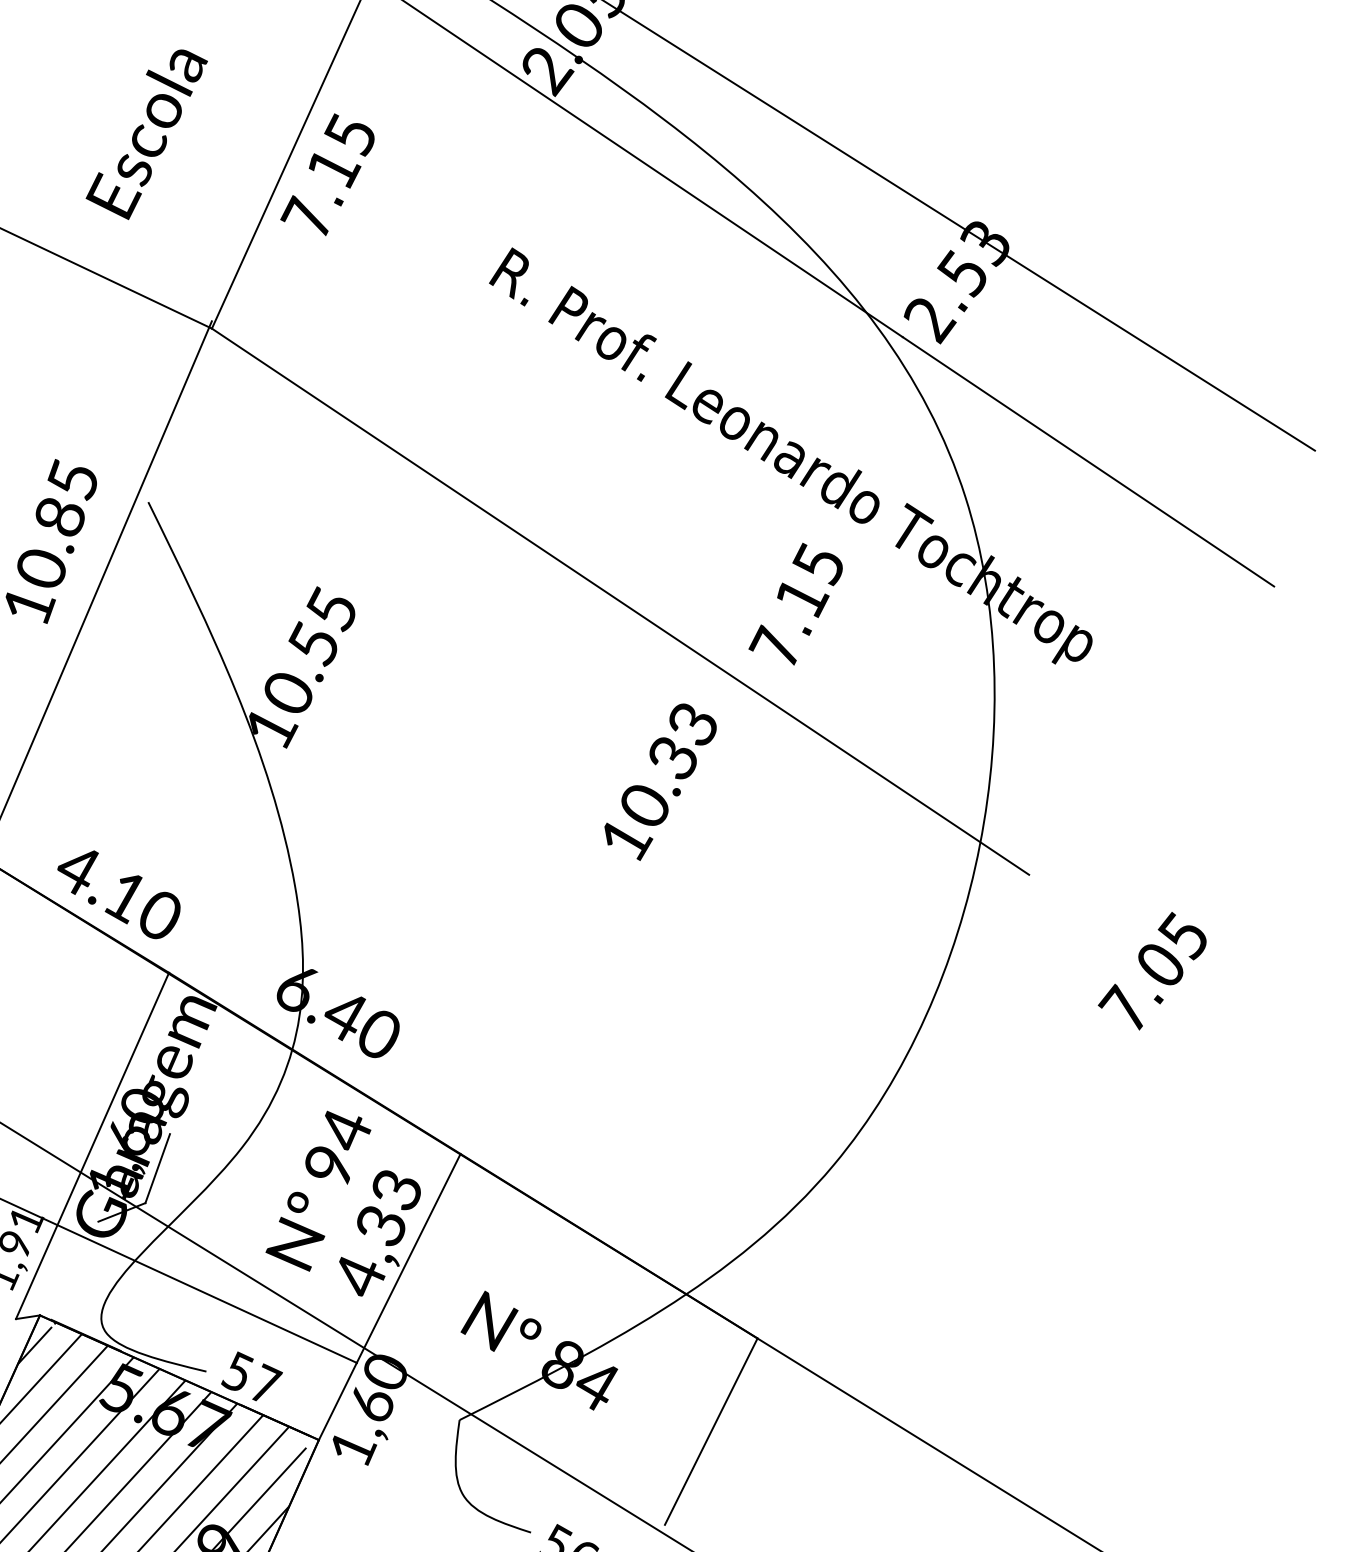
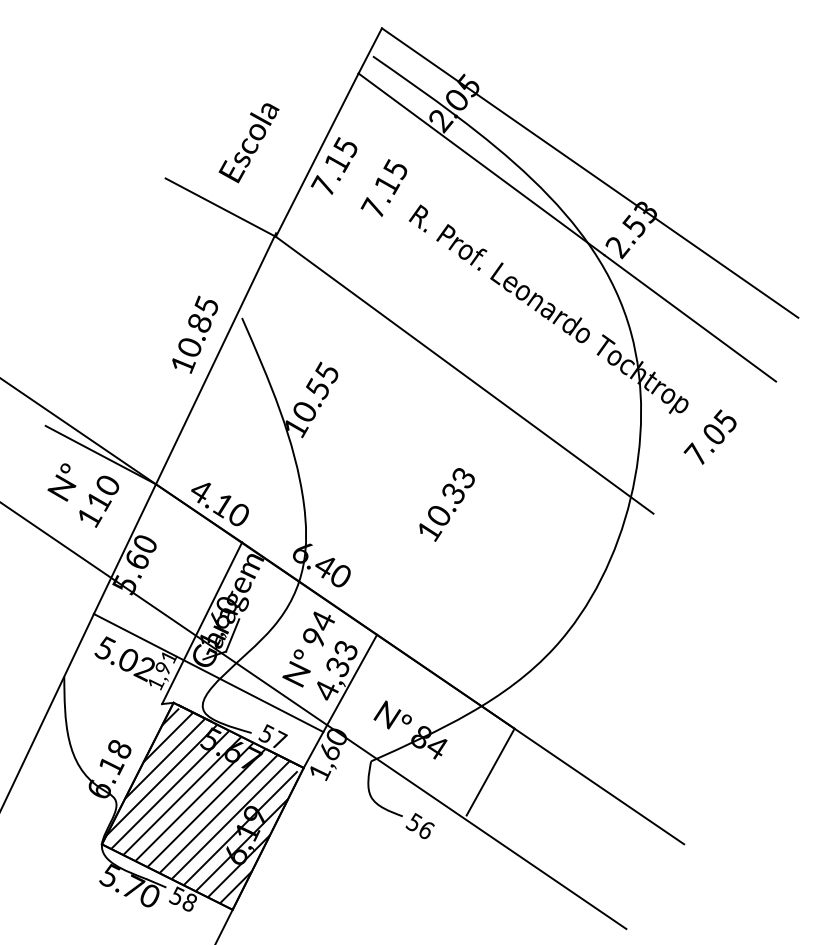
text: (794, 603) -> (383, 187), moved
text: (659, 781) -> (446, 504), moved
text: (1151, 969) -> (709, 436), moved

